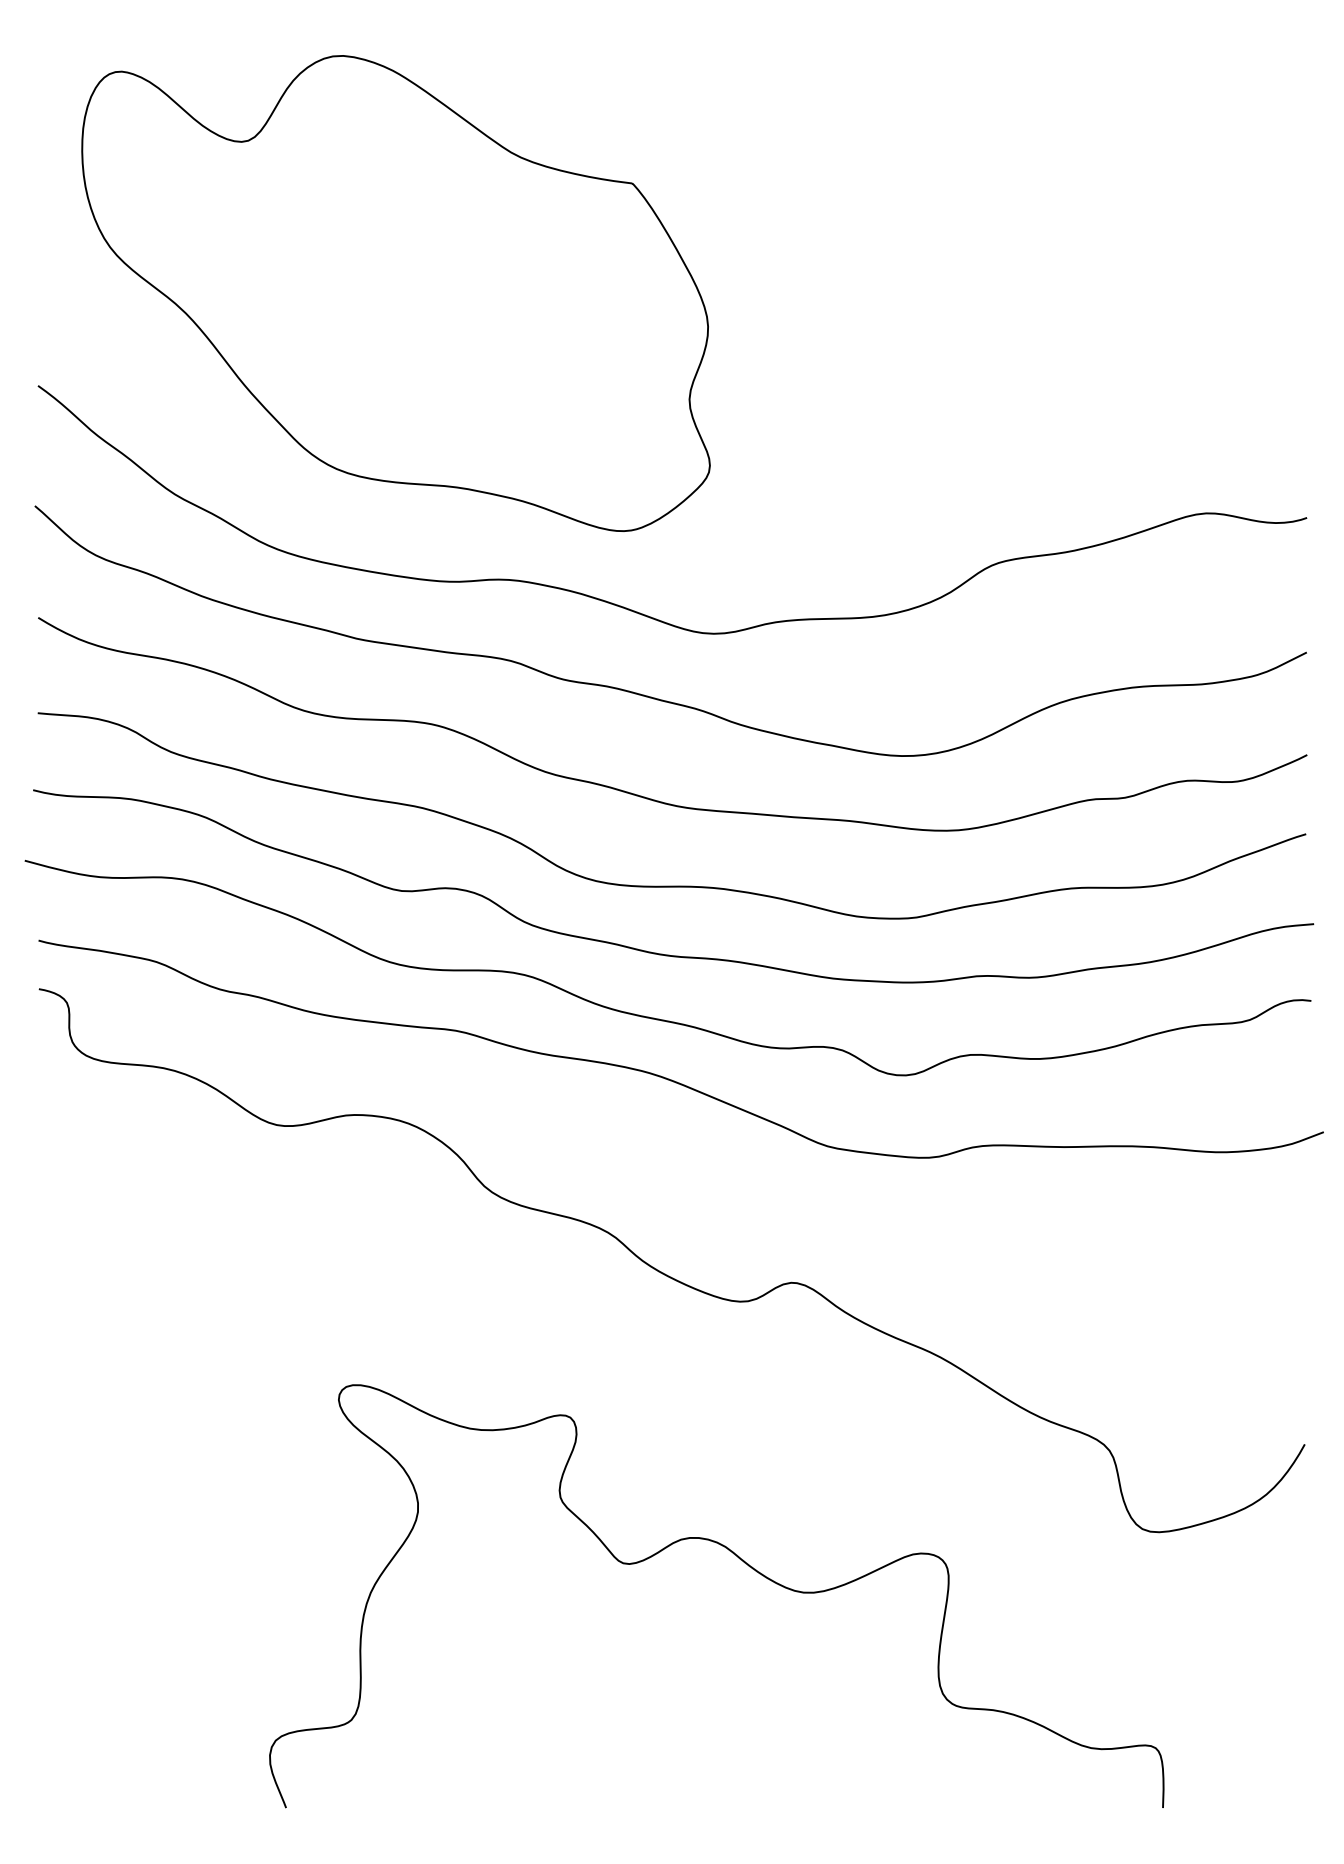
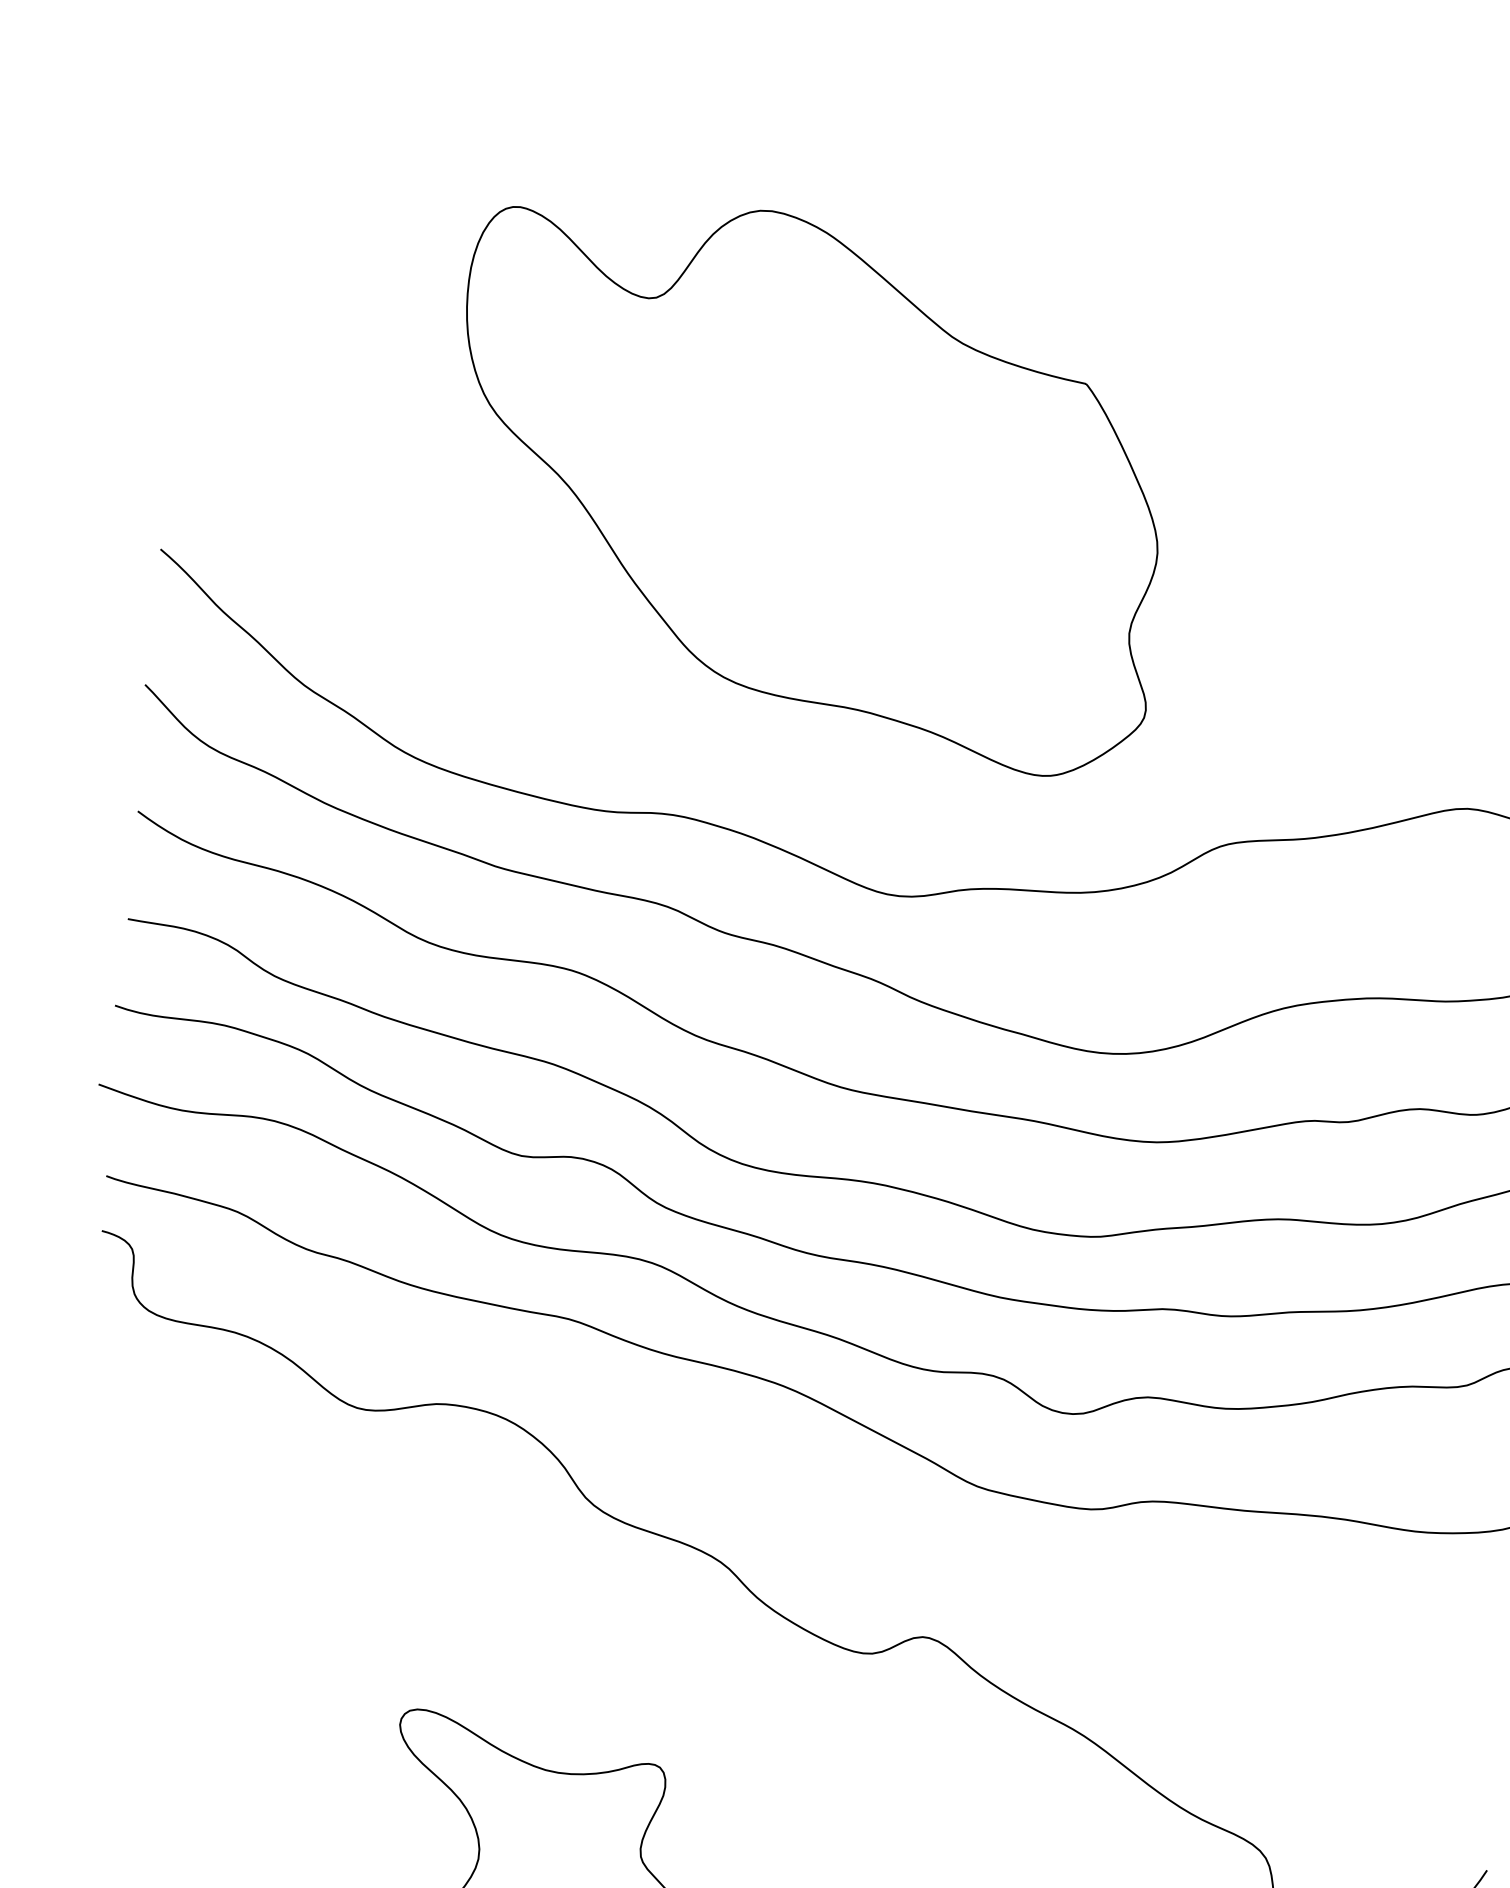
part: (395, 293) -> (807, 484), moved

